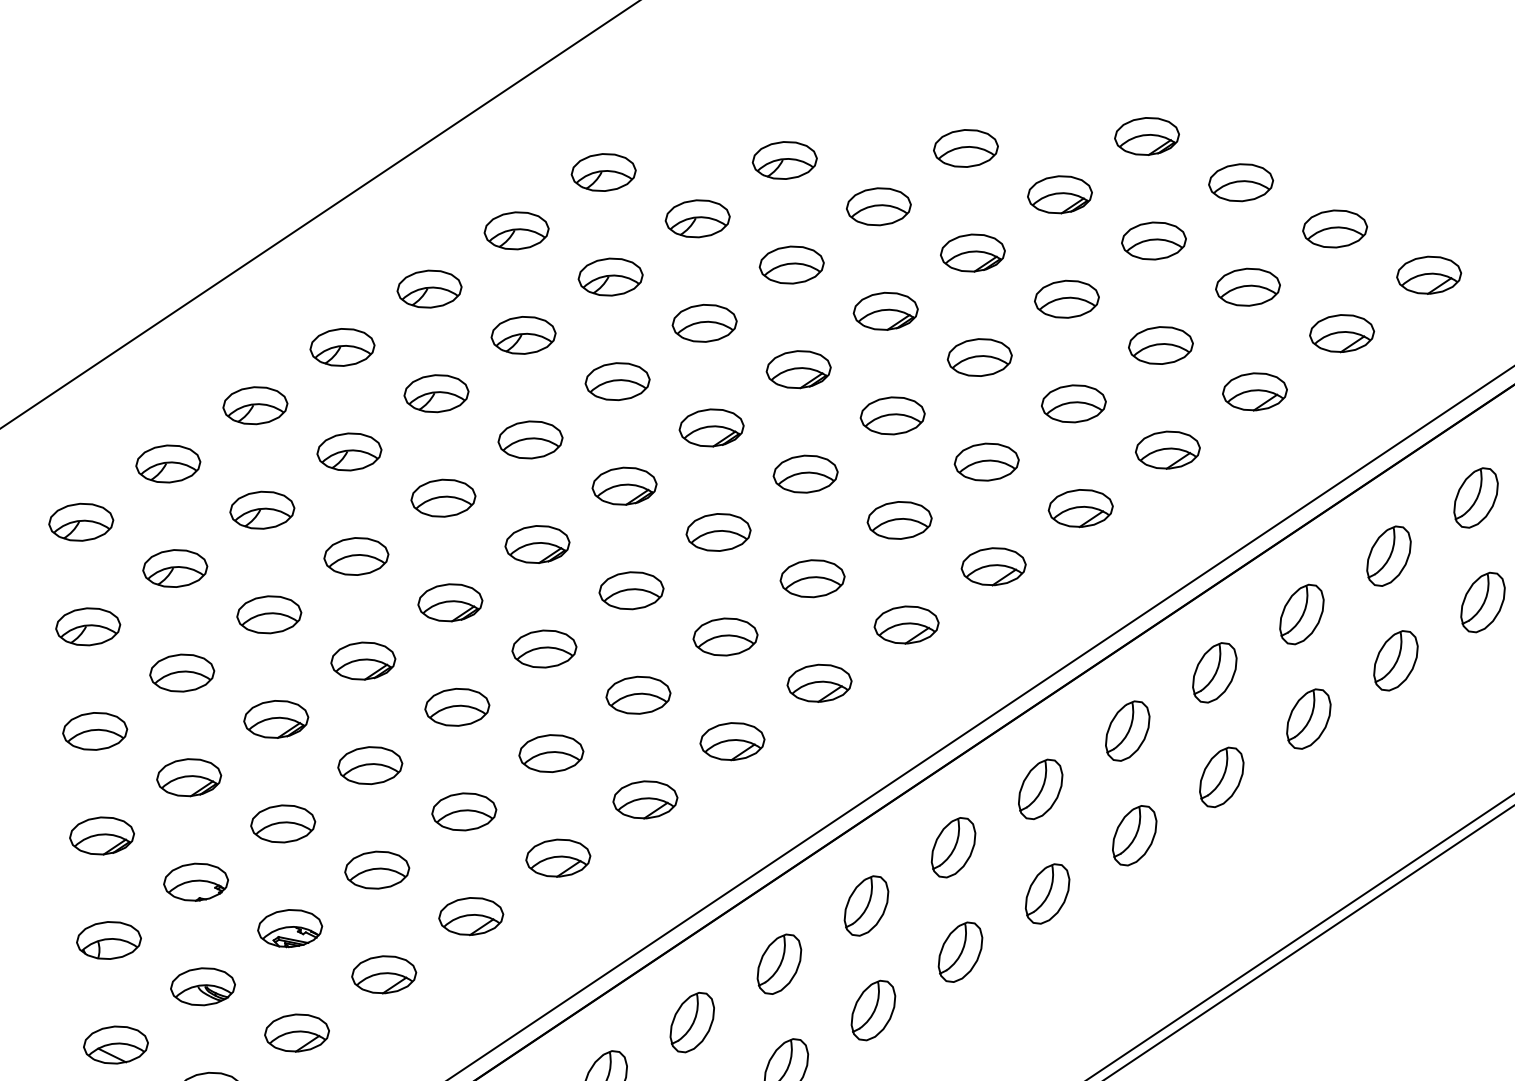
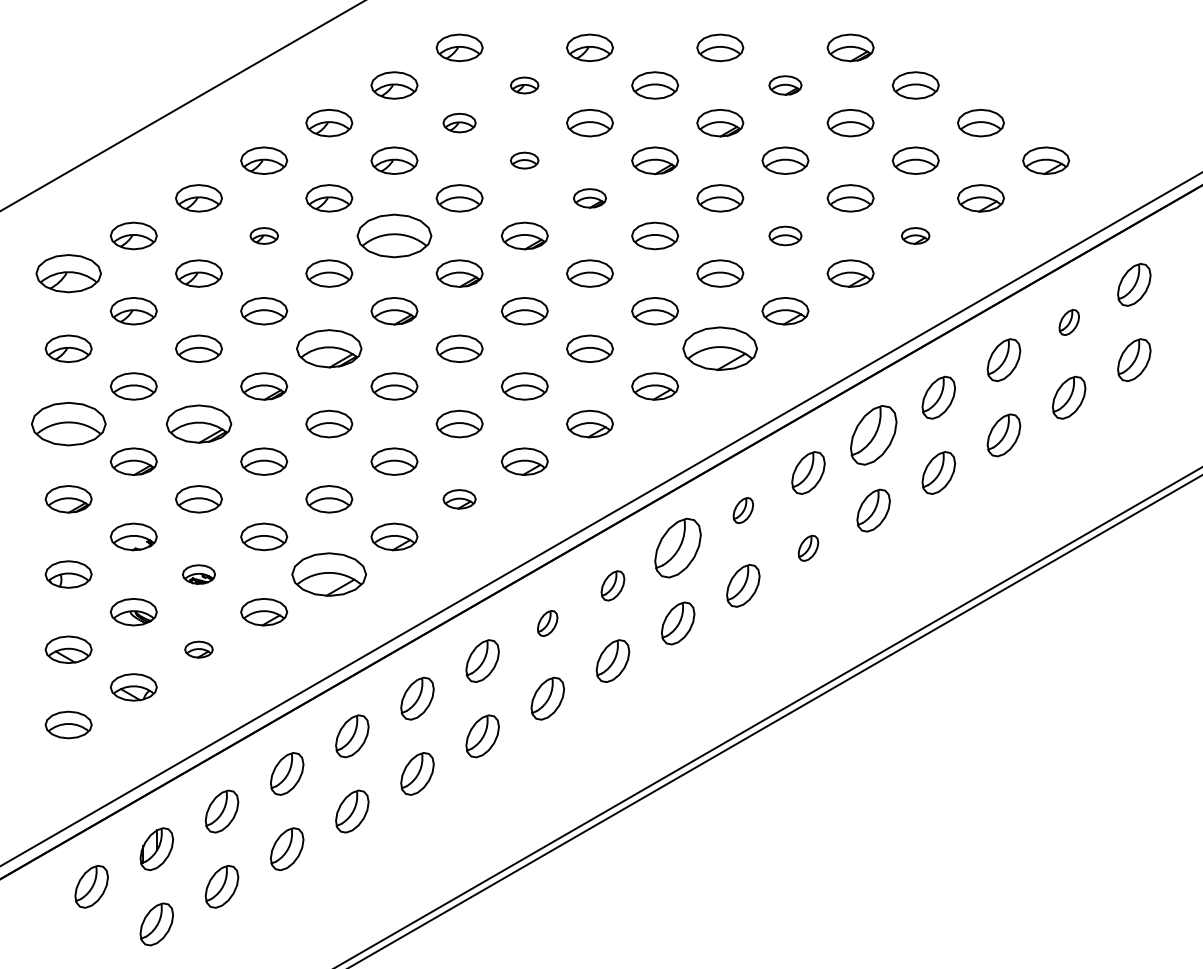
part: (1060, 194) -> (785, 85), size x0.7
part: (697, 218) -> (524, 85), size x0.6
part: (610, 276) -> (459, 122), size x0.7
part: (704, 323) -> (524, 160), size x0.6
part: (798, 369) -> (589, 198), size x0.7
part: (1254, 391) -> (915, 235), size x0.6
part: (1073, 403) -> (785, 235), size x0.7
part: (530, 439) -> (394, 235), size x1.6
part: (349, 451) -> (264, 235), size x0.6
part: (1476, 497) -> (1069, 322), size x0.6
part: (81, 522) -> (68, 273), size x1.4
part: (993, 566) -> (720, 348), size x1.6
part: (450, 602) -> (329, 348), size x1.4
part: (1214, 672) -> (873, 435), size x1.4
part: (275, 718) -> (198, 423), size x1.4
part: (94, 730) -> (68, 423), size x1.6
part: (1040, 789) -> (743, 510), size x0.6
part: (645, 800) -> (459, 499), size x0.7
part: (1134, 836) -> (808, 548), size x0.6
part: (954, 848) -> (678, 548), size x1.4
part: (865, 905) -> (612, 585), size x0.7
part: (471, 916) -> (329, 574), size x1.6
part: (289, 928) -> (198, 574), size x0.7
part: (778, 964) -> (547, 623), size x0.6
part: (296, 1032) -> (198, 649), size x0.6

